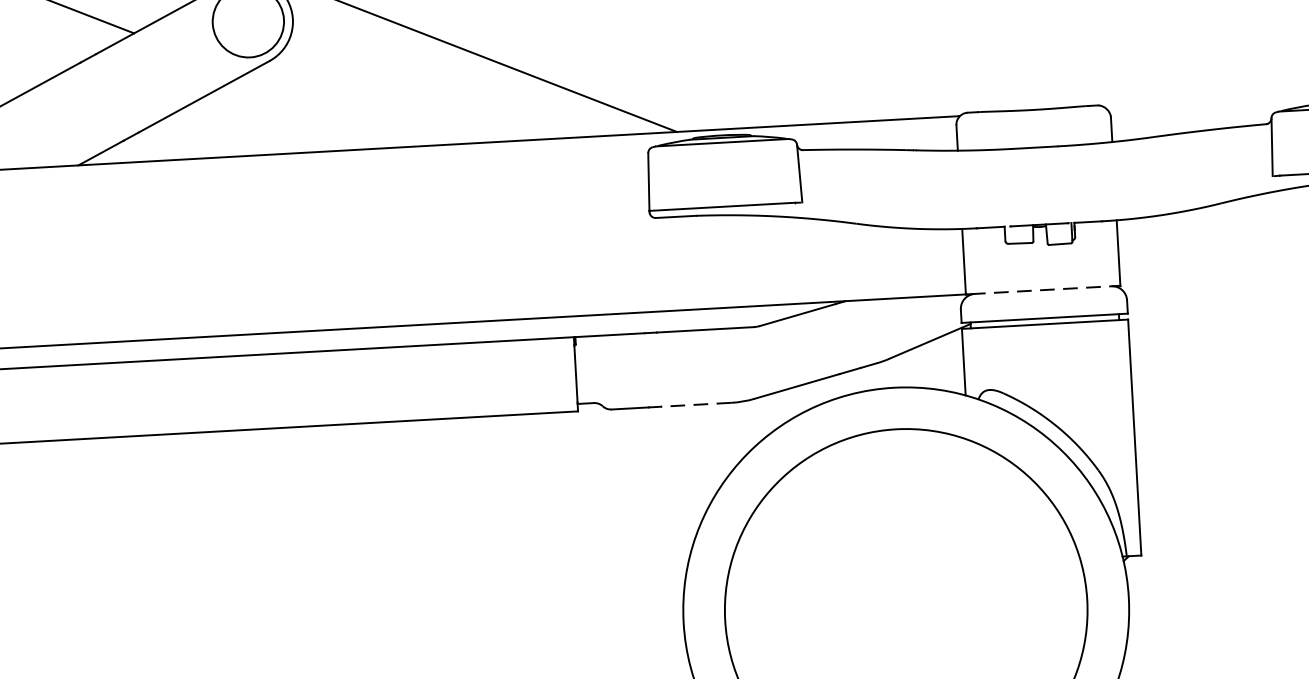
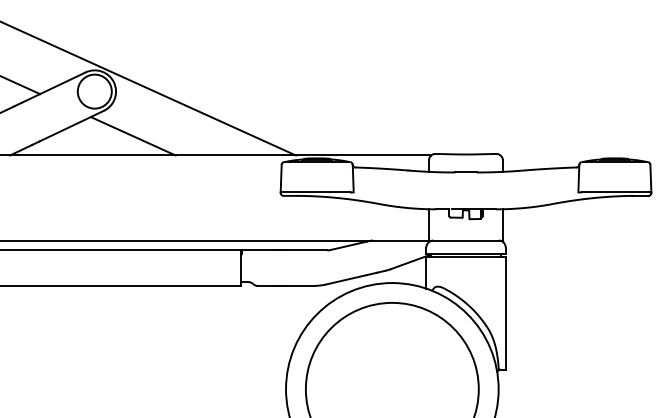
line: (332, 111) -> (132, 136), added
line: (1044, 290) -> (466, 240), dashed -> solid
line: (695, 404) -> (297, 285), dashed -> solid

